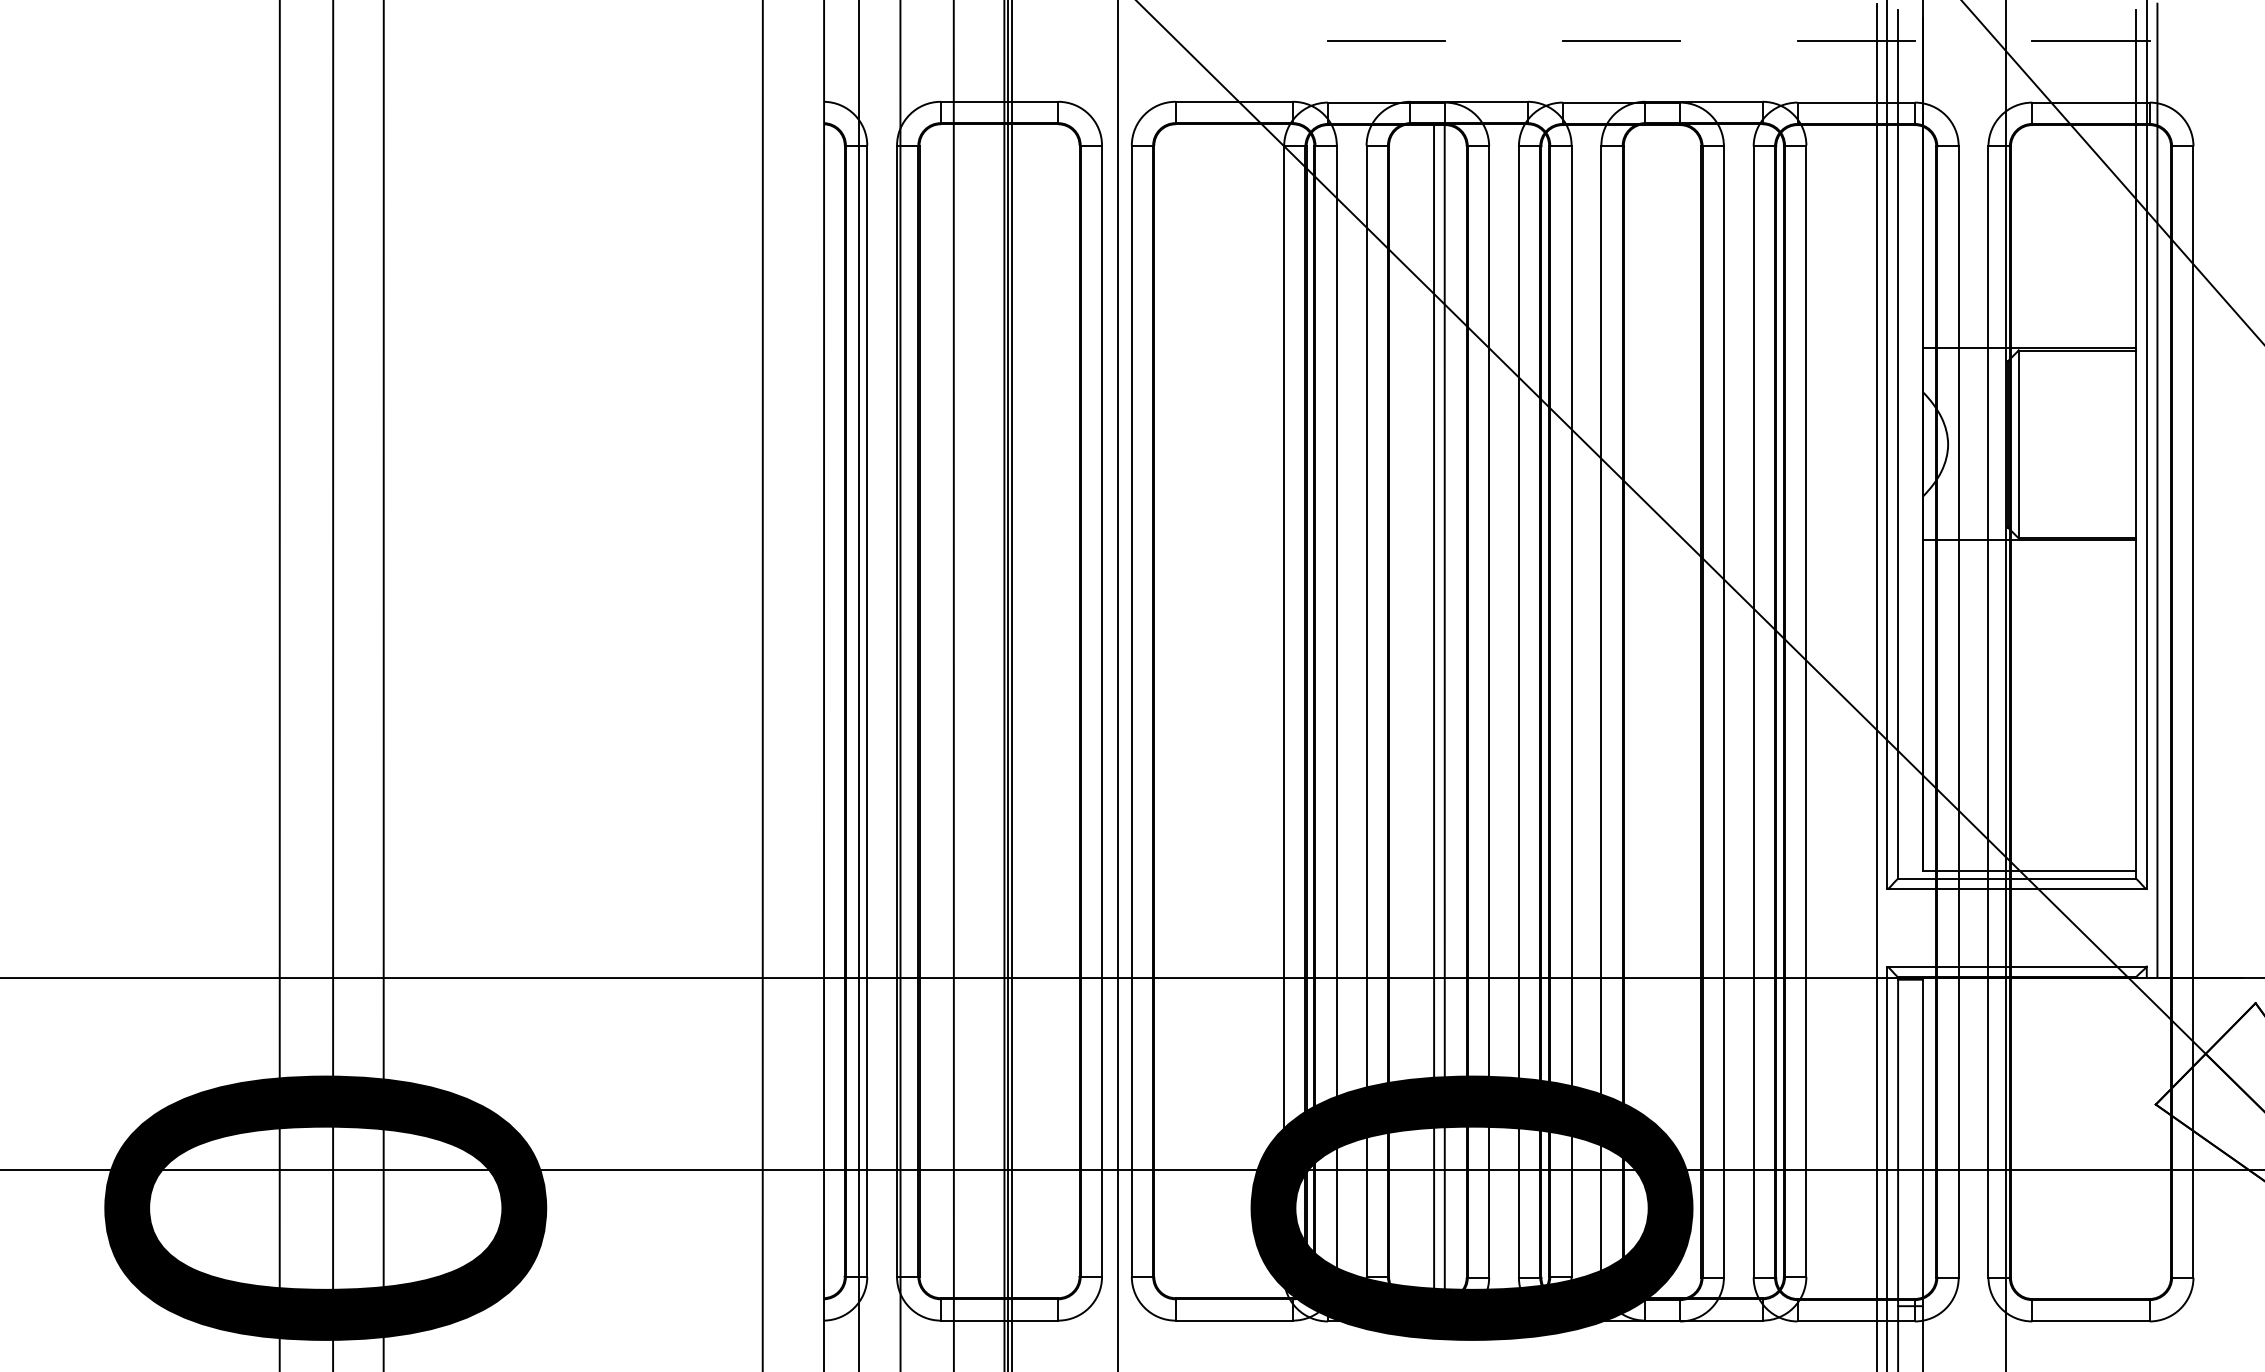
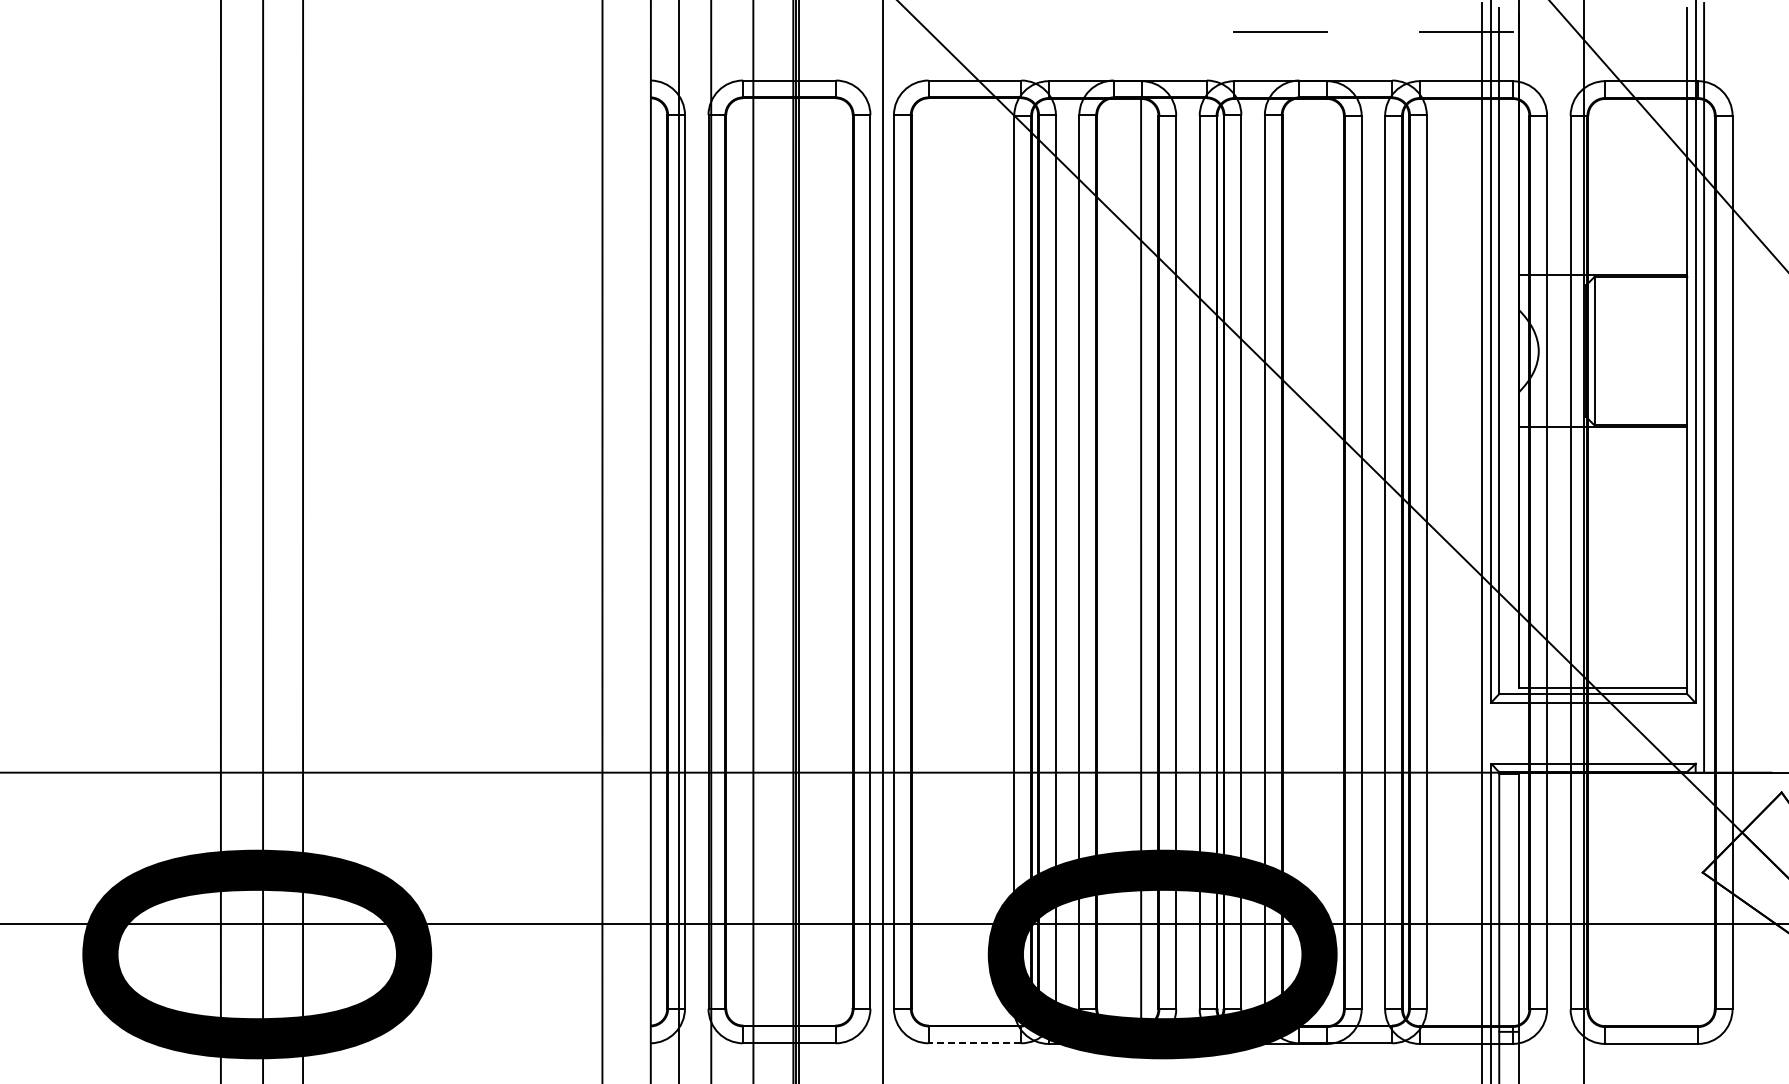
line: (1385, 40) -> (1094, 32), removed
line: (2090, 40) -> (1651, 32), removed
line: (1433, 711) -> (1132, 562), removed
line: (1233, 1320) -> (974, 1043), solid -> dashed

